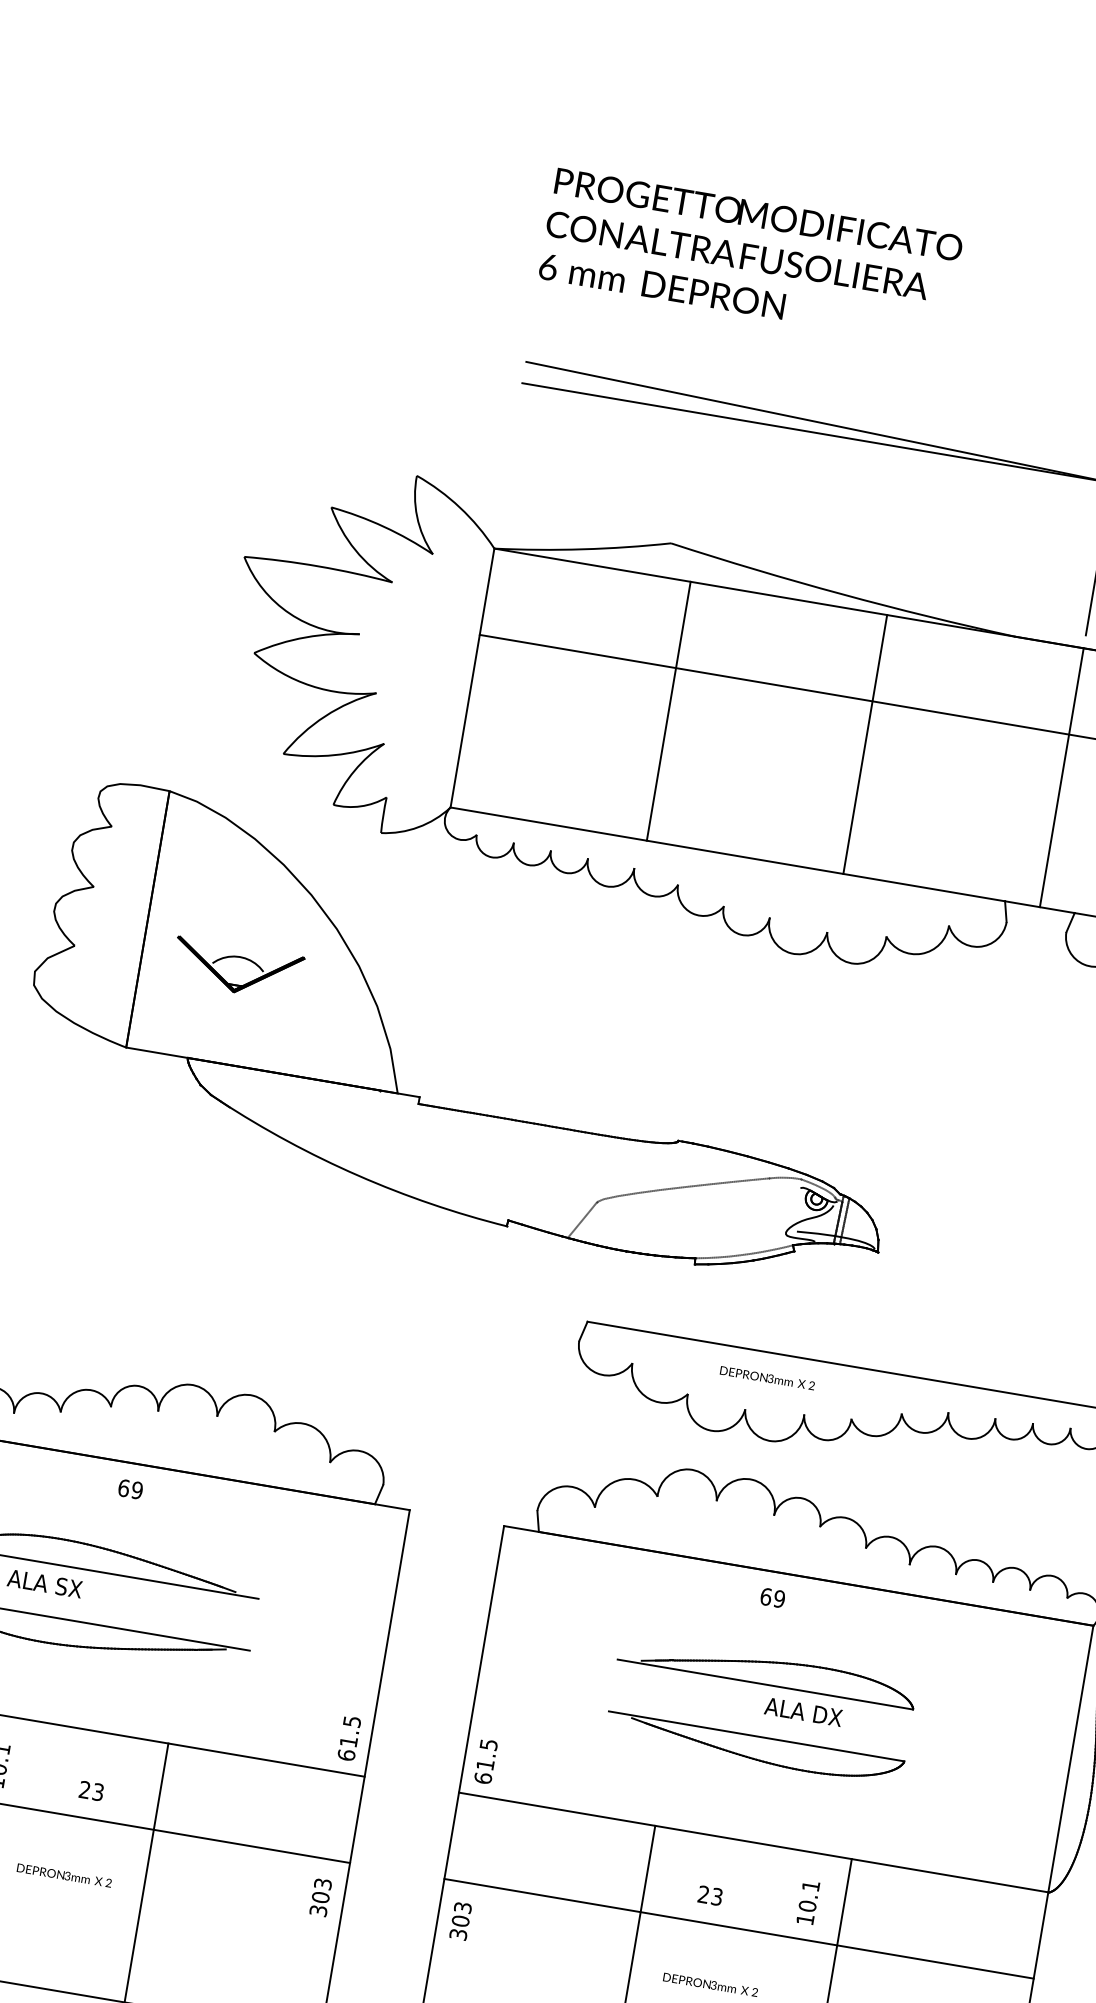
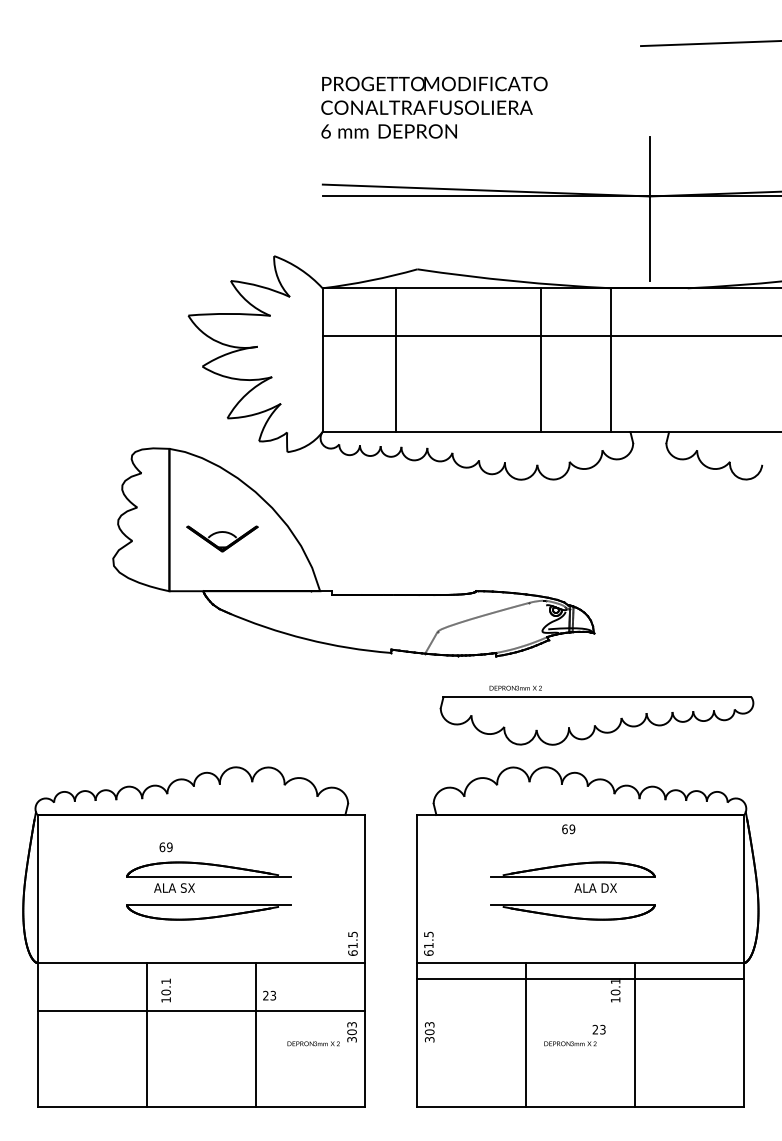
line: (668, 711) -> (395, 360), moved
line: (1061, 778) -> (610, 360), moved
text: (767, 1376) -> (515, 687), moved
text: (129, 1489) -> (165, 847), moved
text: (91, 1790) -> (269, 995), moved
text: (64, 1874) -> (313, 1043), moved
text: (709, 1895) -> (598, 1029), moved
line: (738, 1927) -> (580, 978), moved

